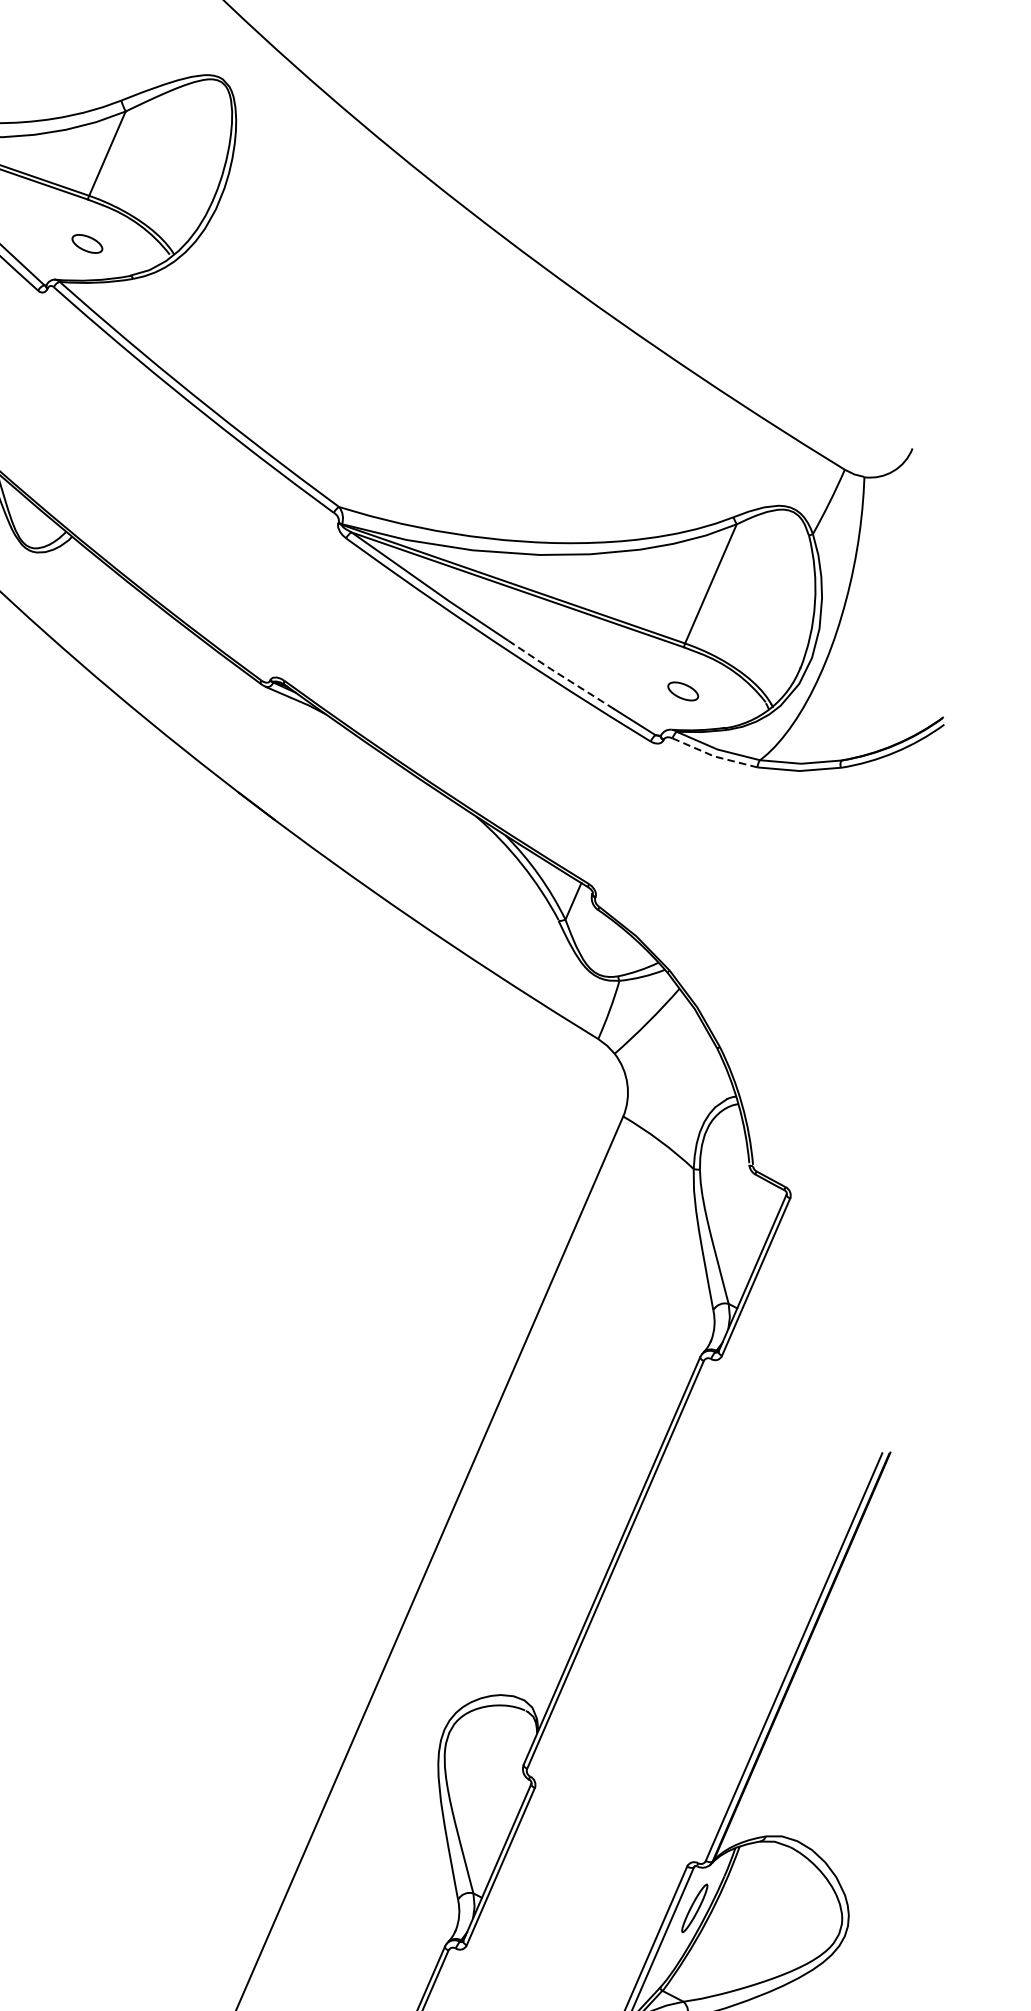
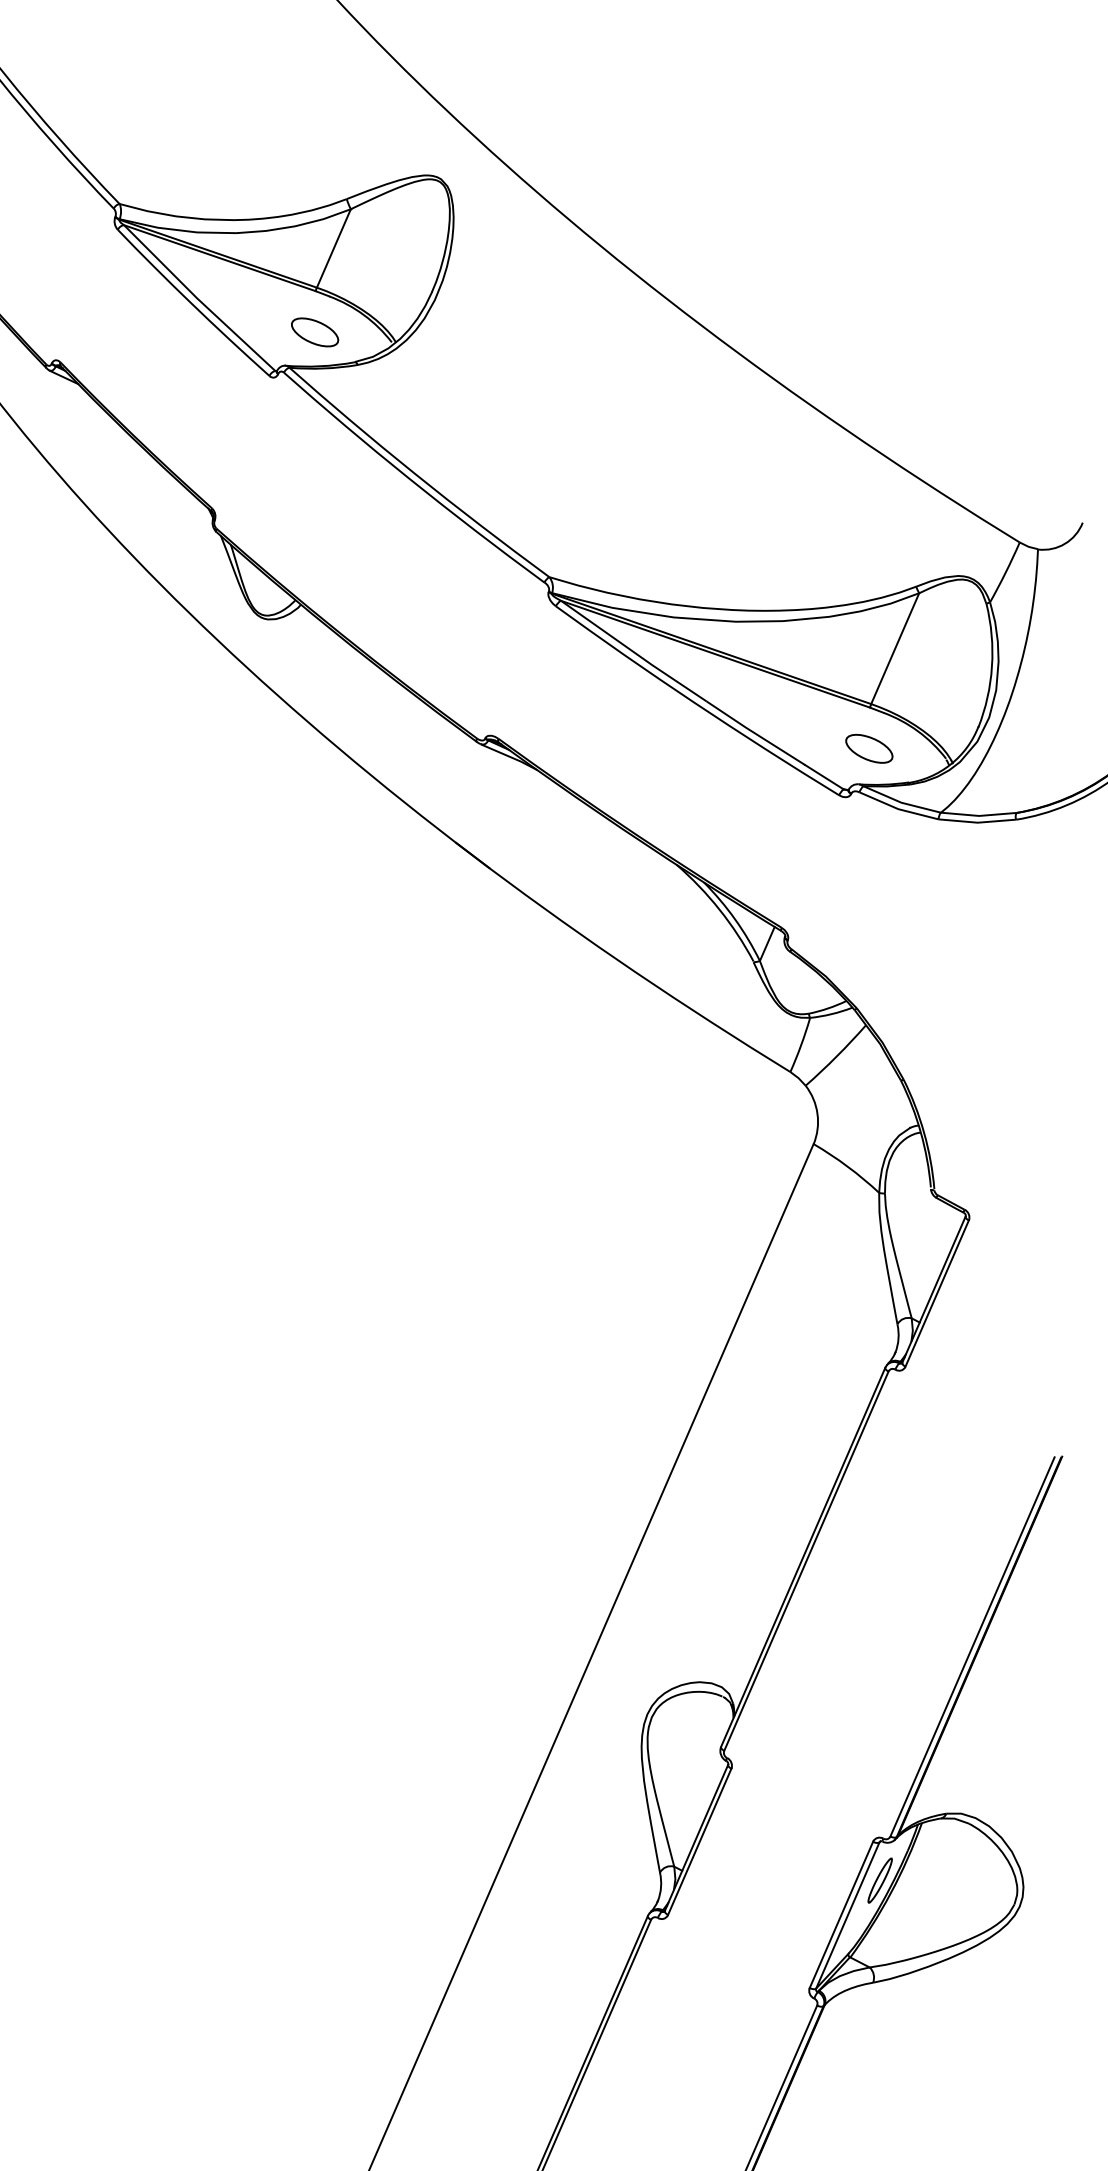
part: (87, 243) -> (315, 332), size x1.67
line: (559, 675) -> (754, 733), dashed -> solid
part: (683, 691) -> (869, 748), size x1.67
line: (714, 756) -> (898, 809), dashed -> solid

